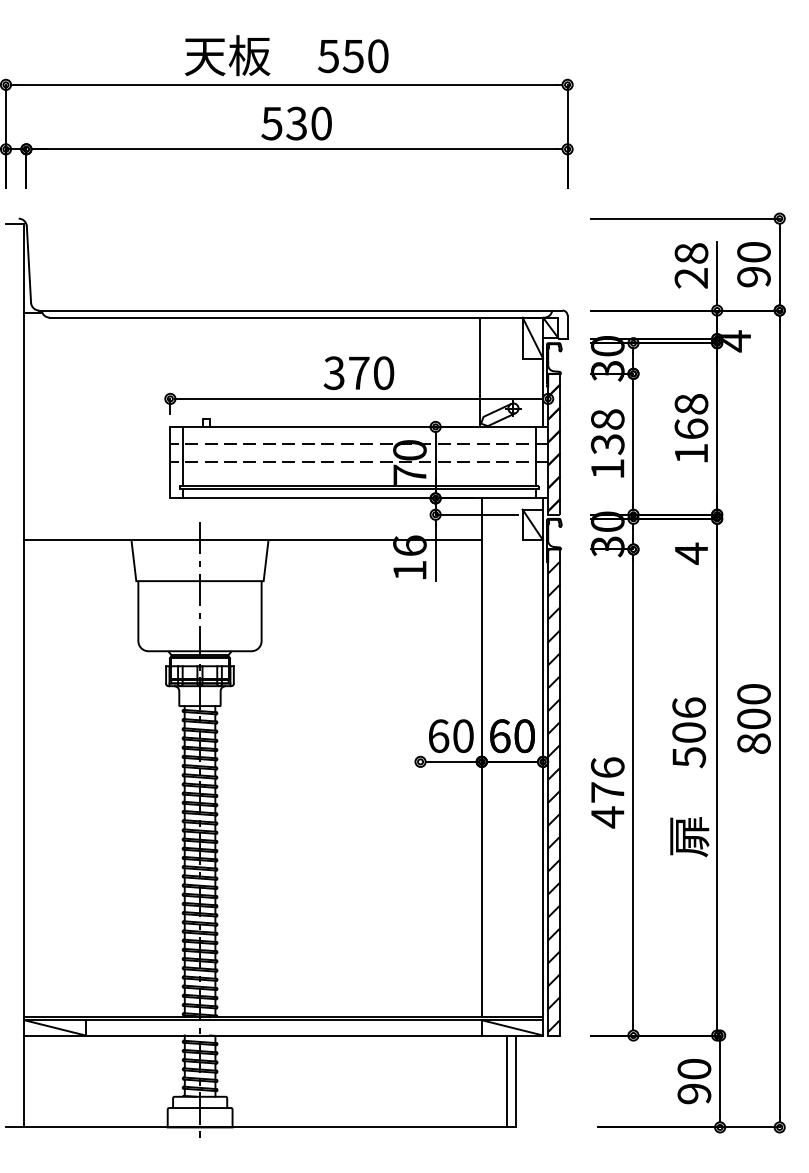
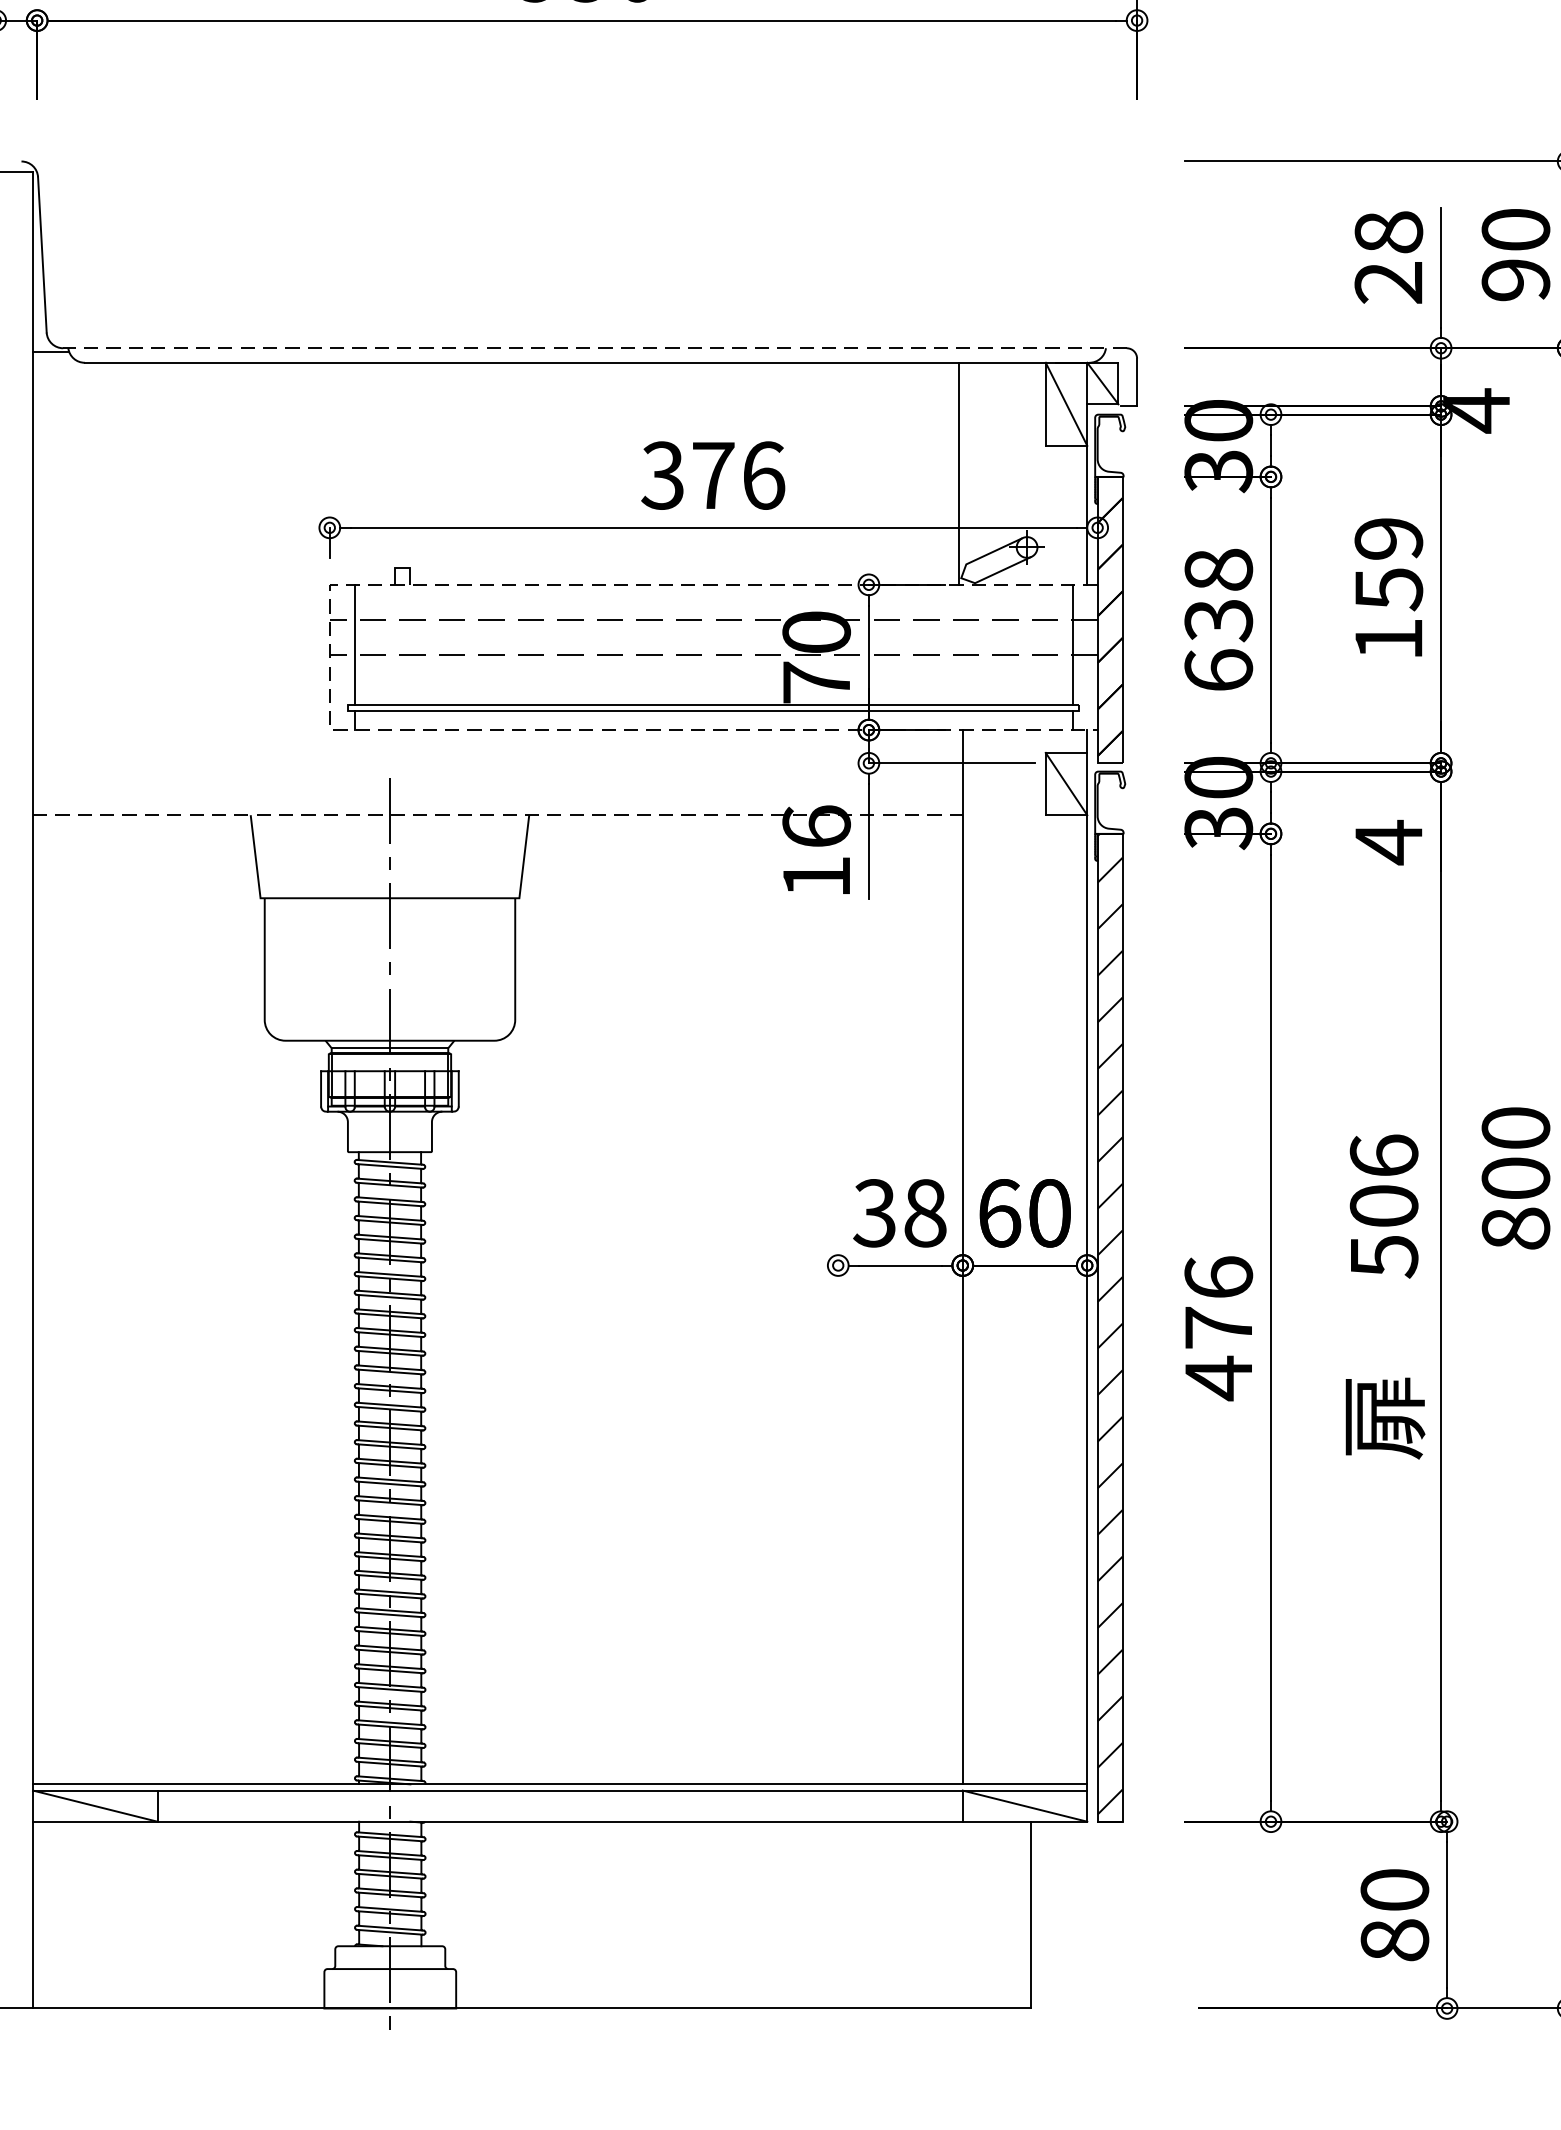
line: (300, 310) -> (594, 348), solid -> dashed
text: (384, 372) -> (764, 474), 370 -> 376
text: (691, 416) -> (1388, 563), 168 -> 159
line: (170, 462) -> (330, 657), solid -> dashed
text: (607, 468) -> (1218, 669), 138 -> 638
line: (253, 540) -> (498, 815), solid -> dashed
text: (450, 735) -> (899, 1211), 60 -> 38
line: (507, 1081) -> (1014, 1915), removed
text: (694, 1093) -> (1395, 1939), 90 -> 80

